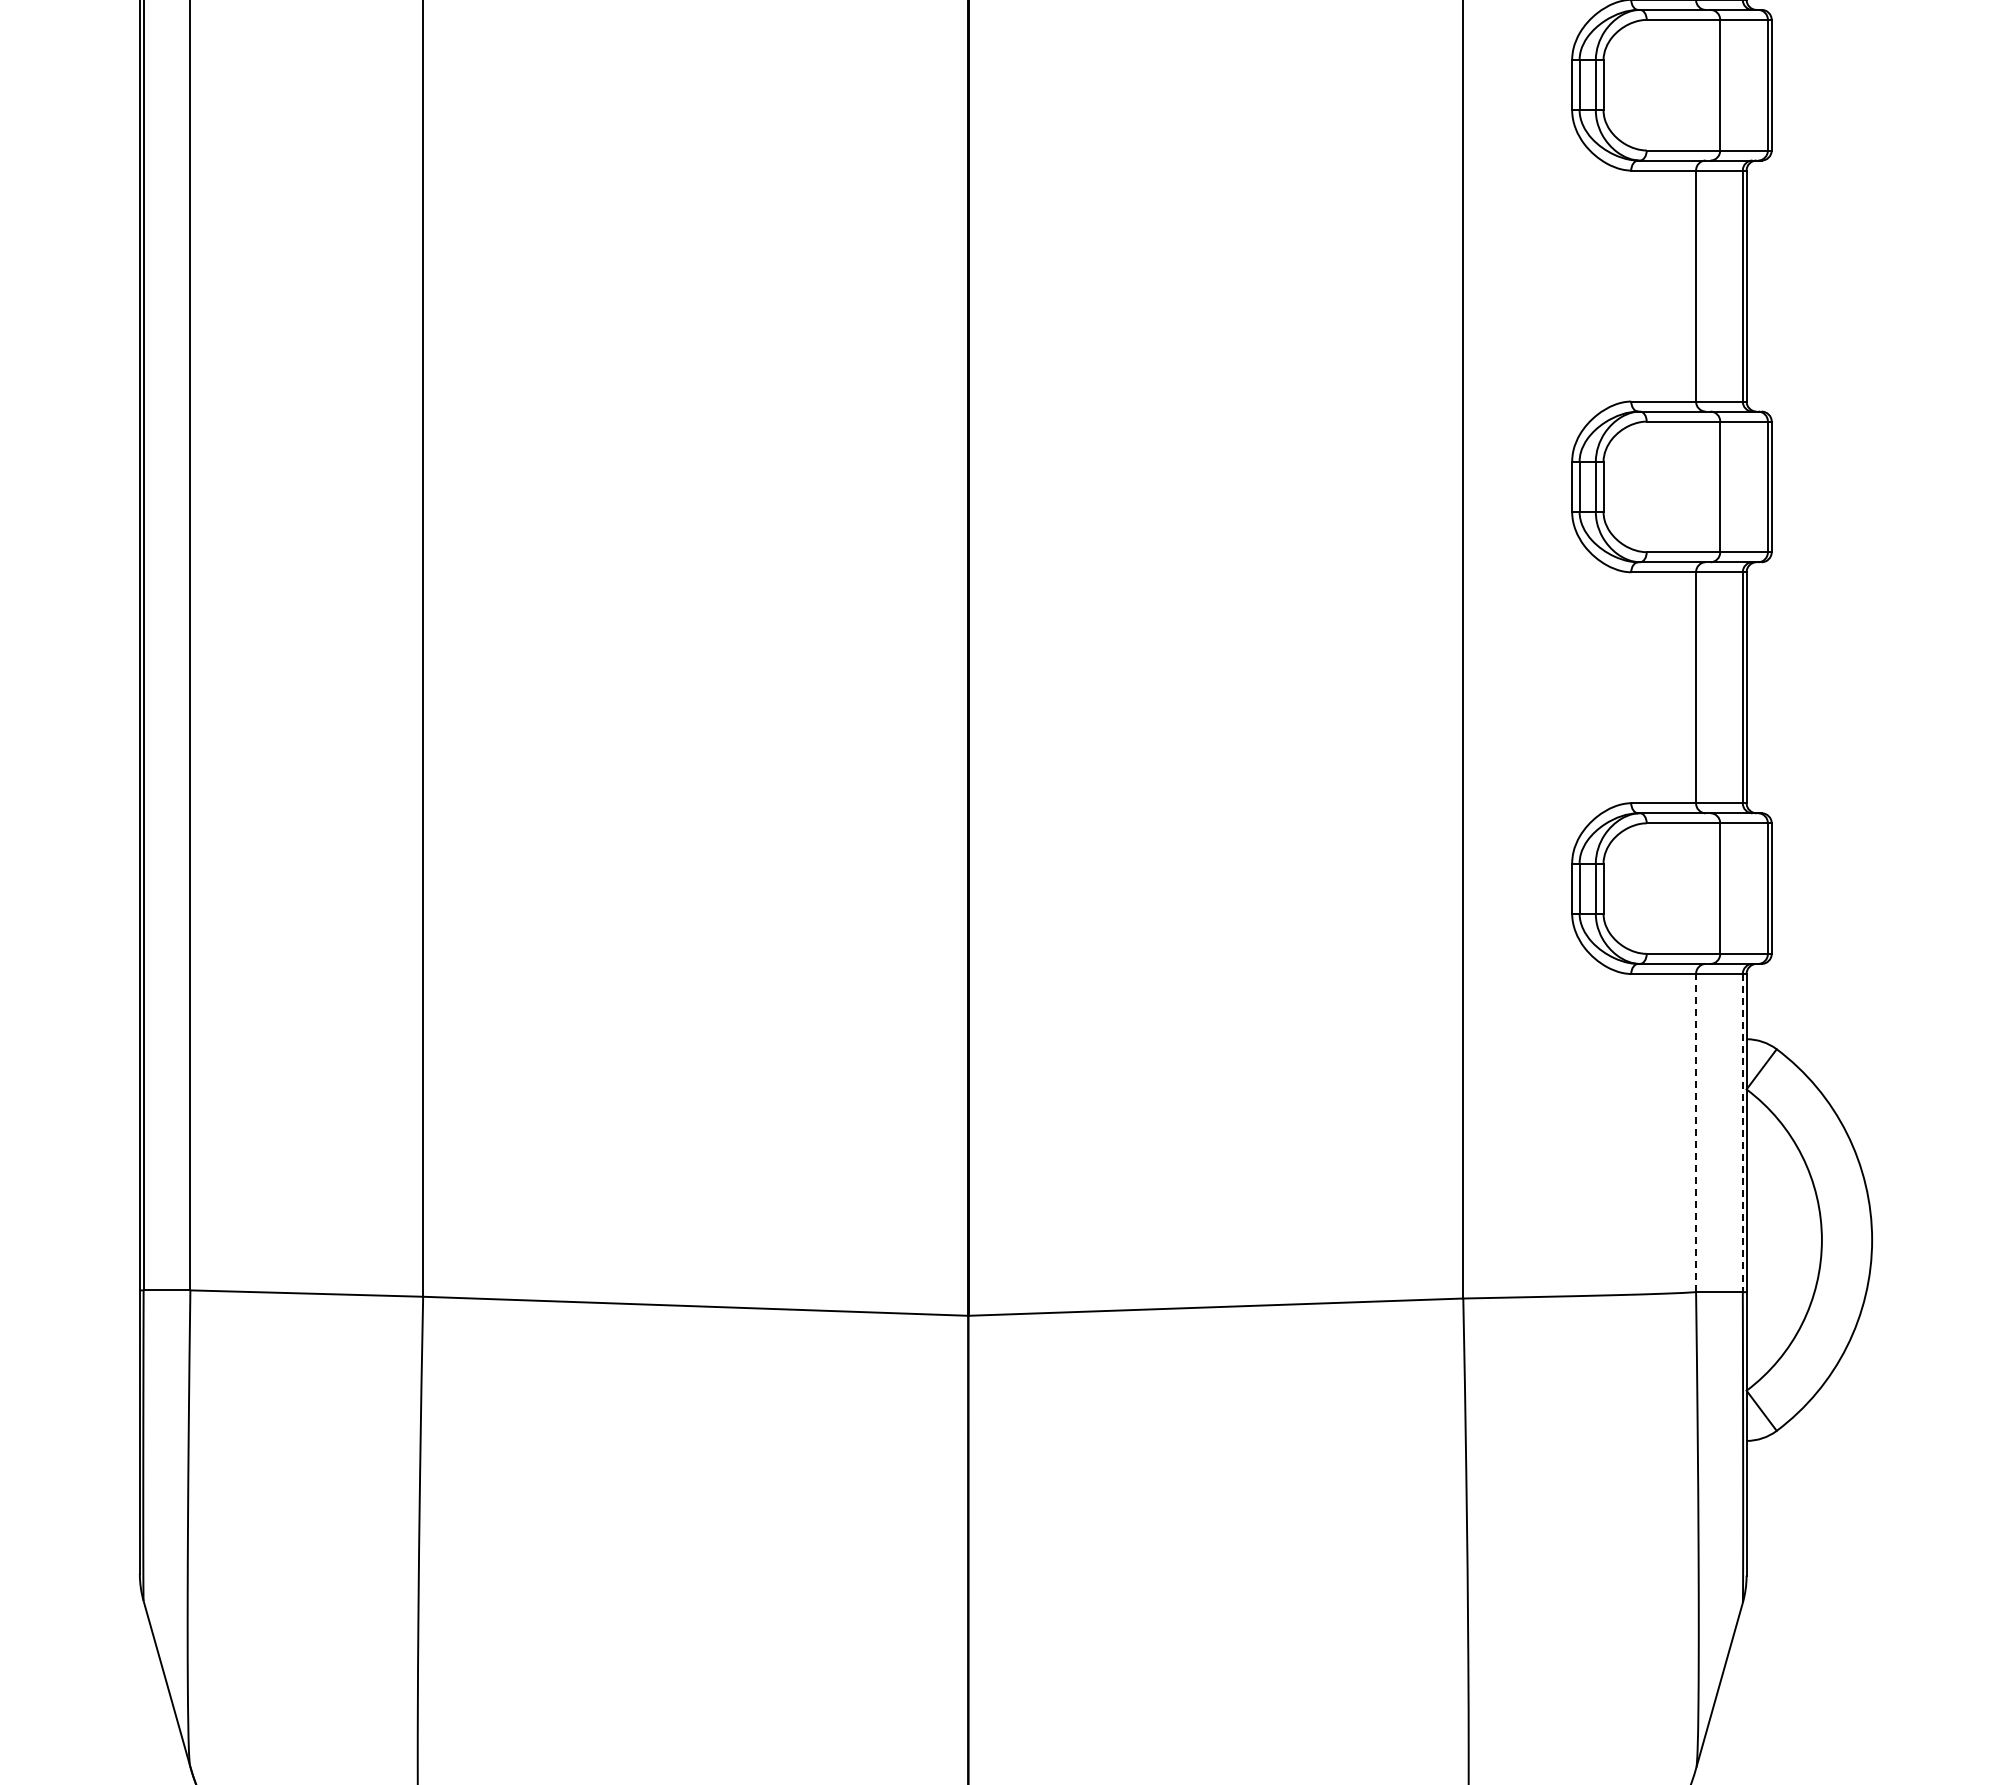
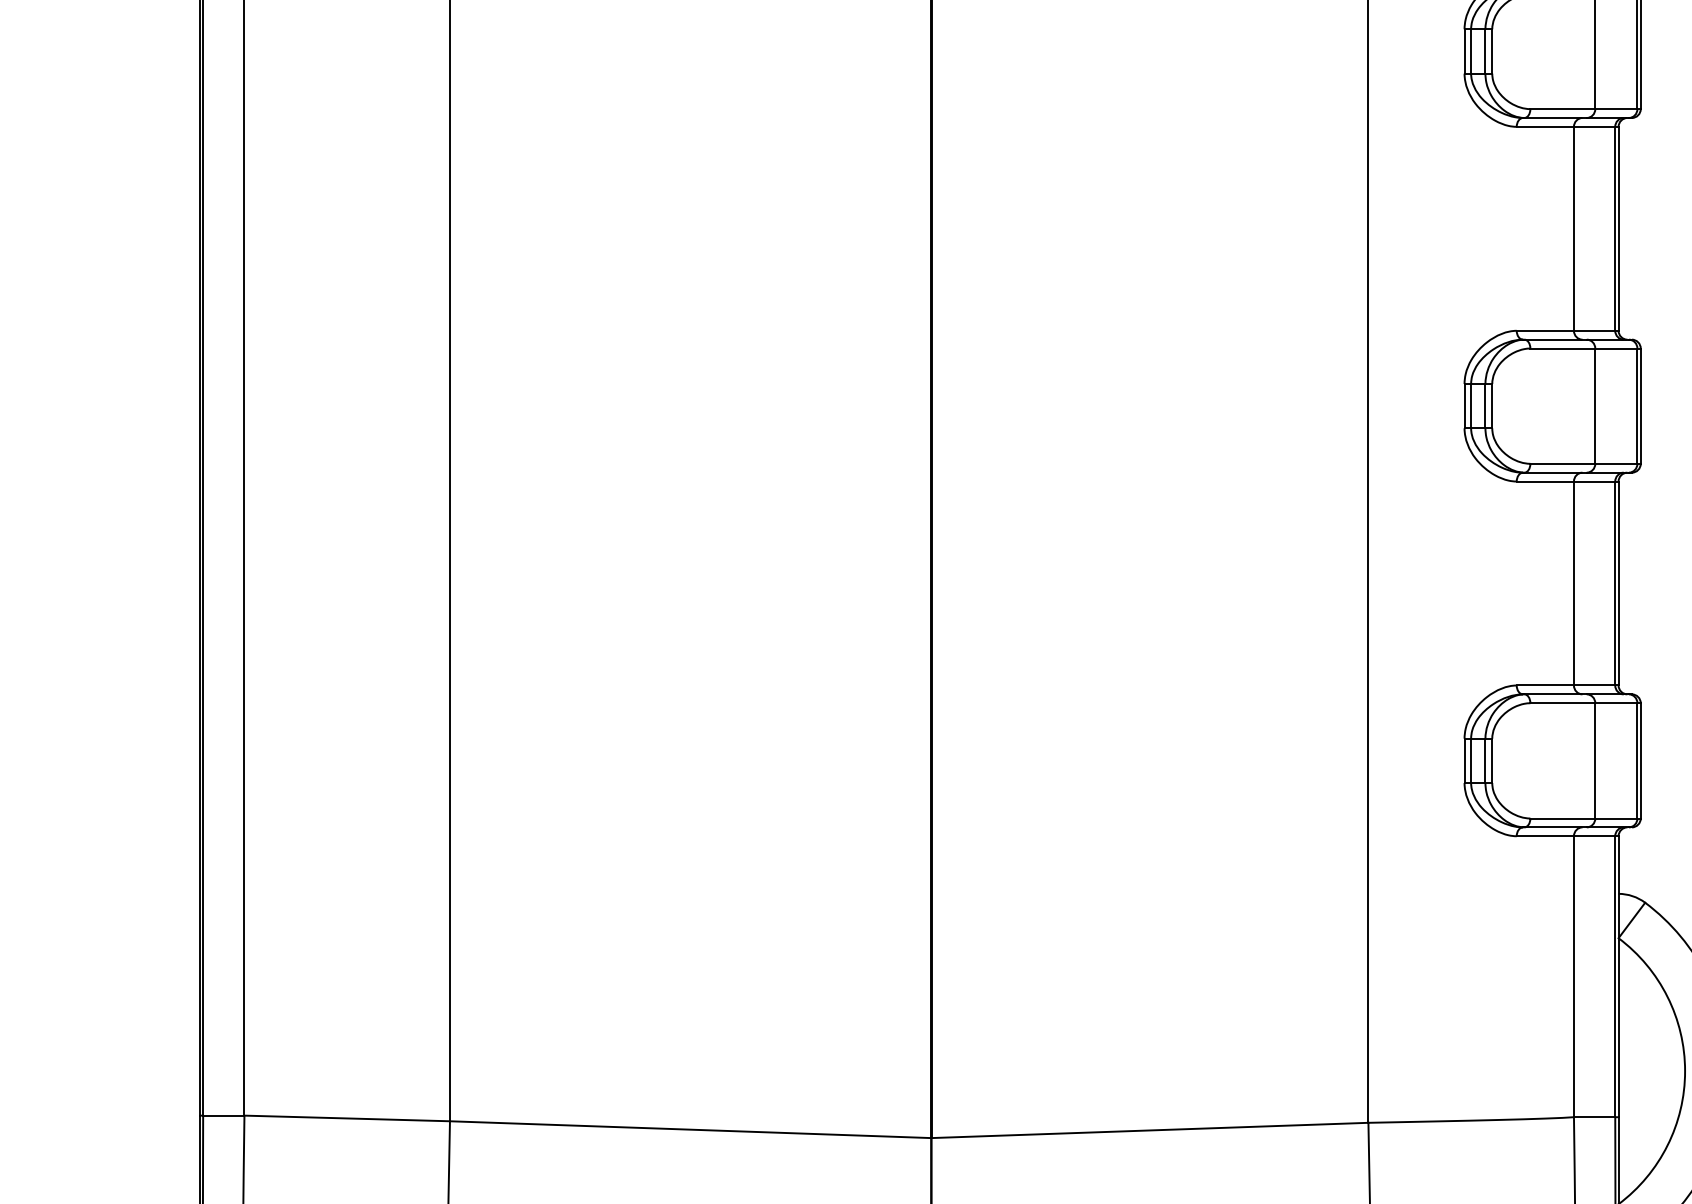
line: (1696, 1132) -> (1574, 976), dashed -> solid
line: (1742, 1133) -> (1614, 977), dashed -> solid

